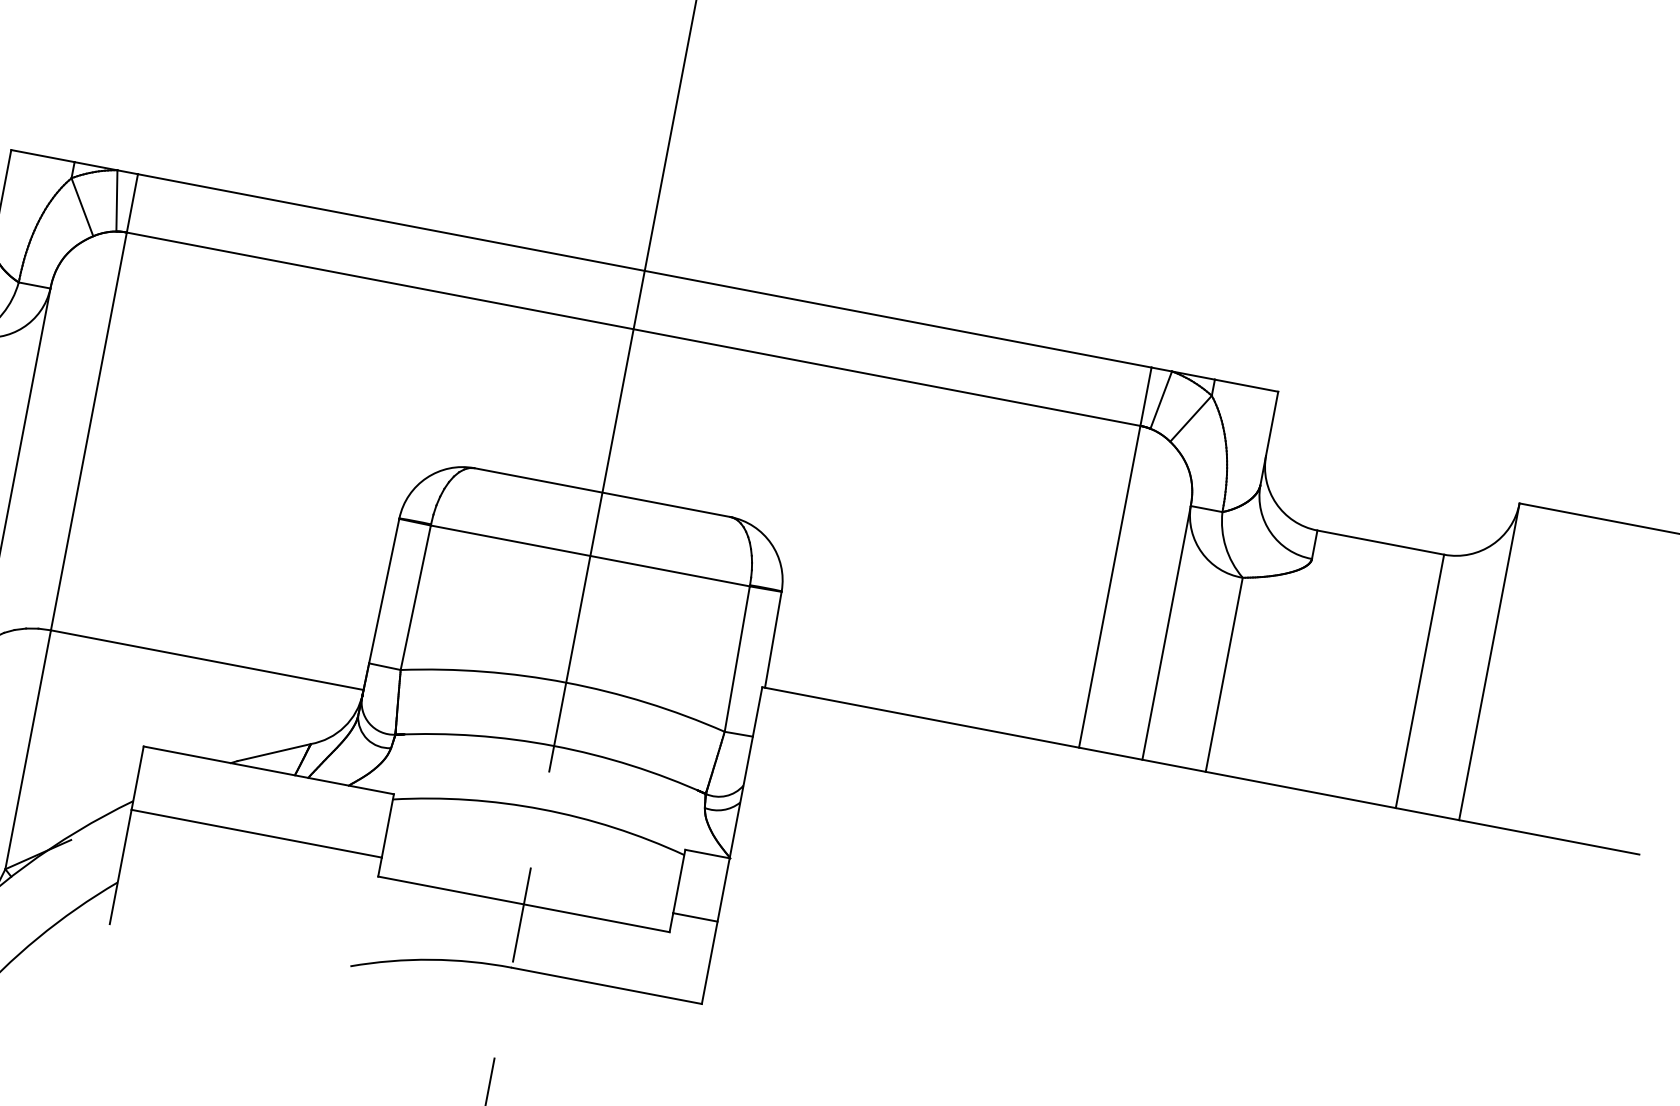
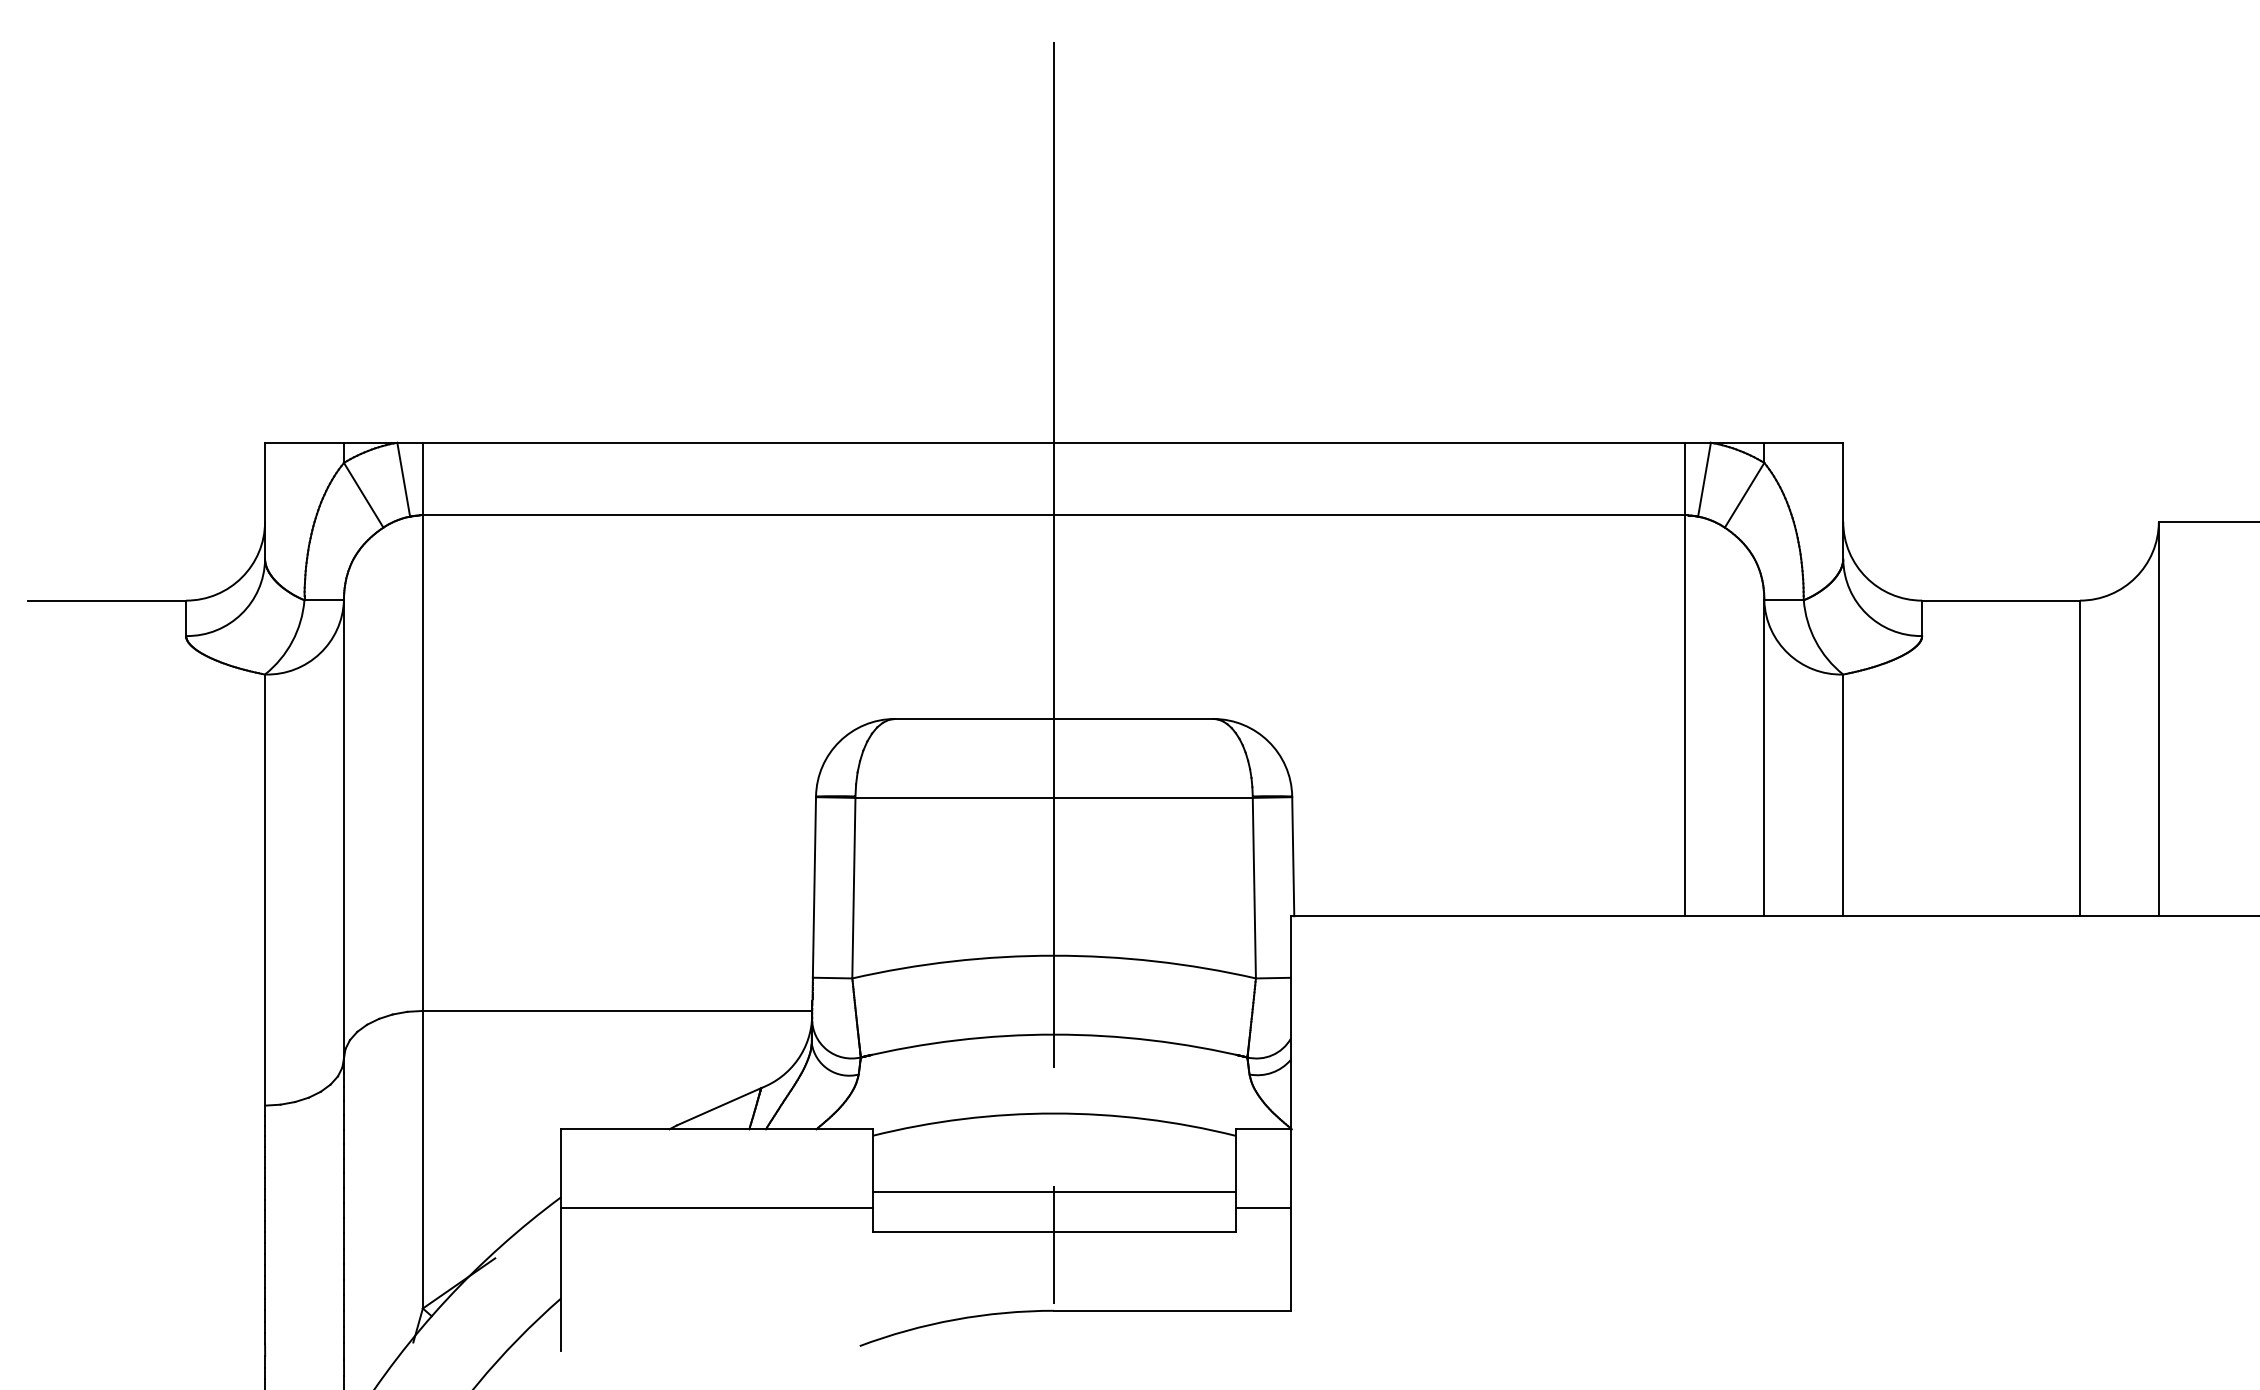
line: (529, 872) -> (1053, 1192), added

